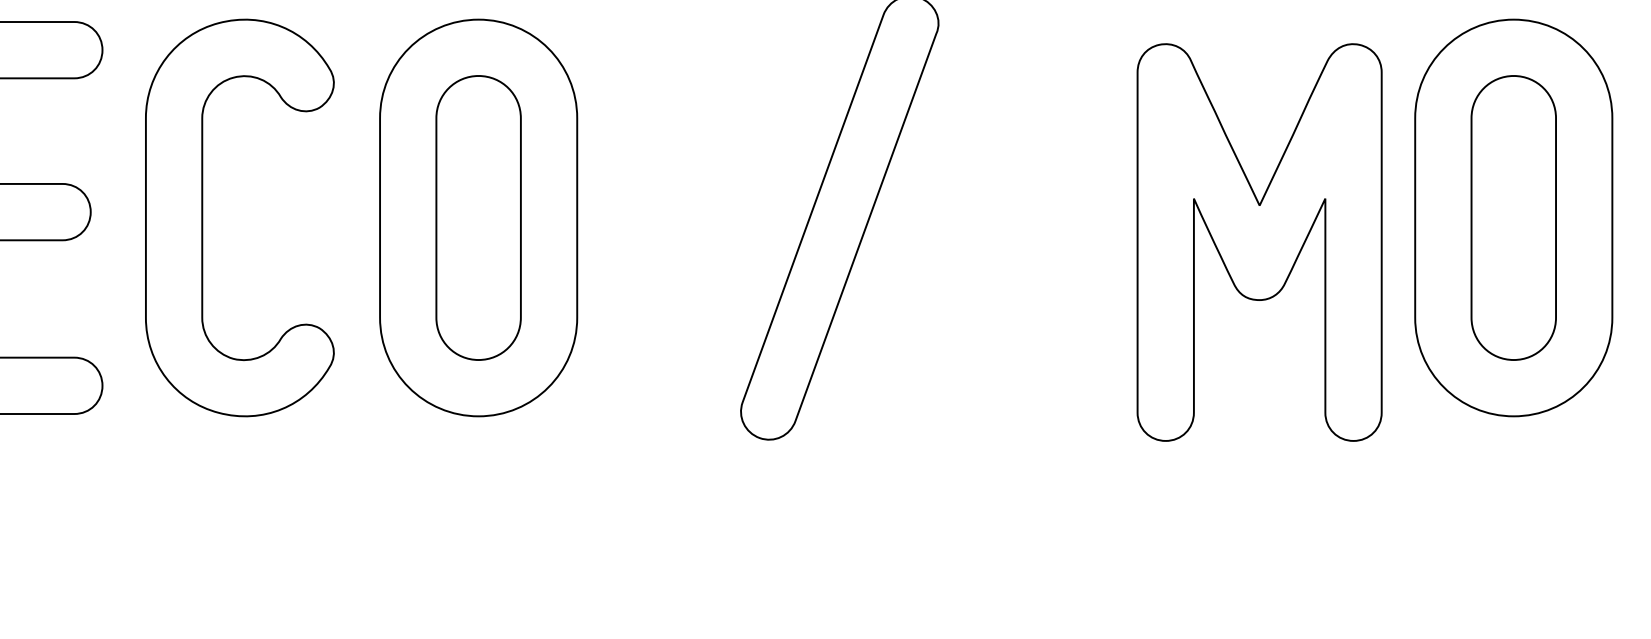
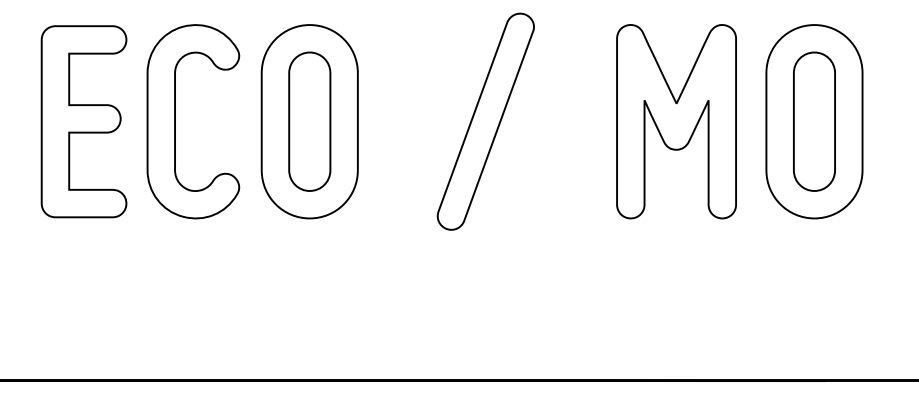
part: (1259, 242) -> (676, 121), moved

